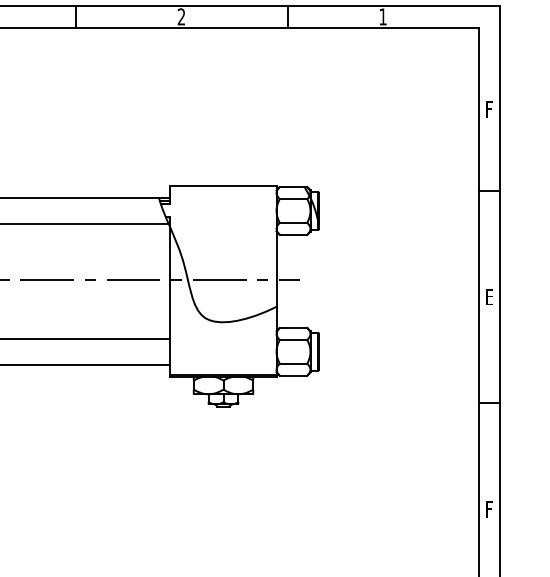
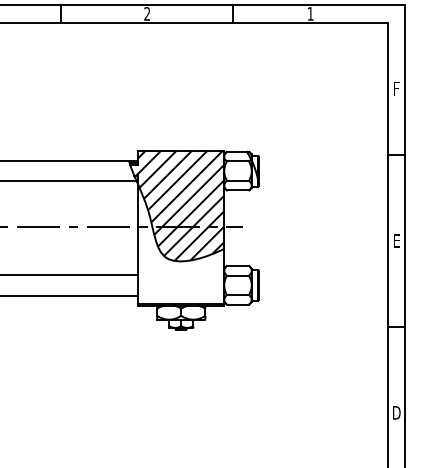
hatch: (218, 253) -> (177, 205), added
text: (489, 508) -> (396, 412), F -> D

